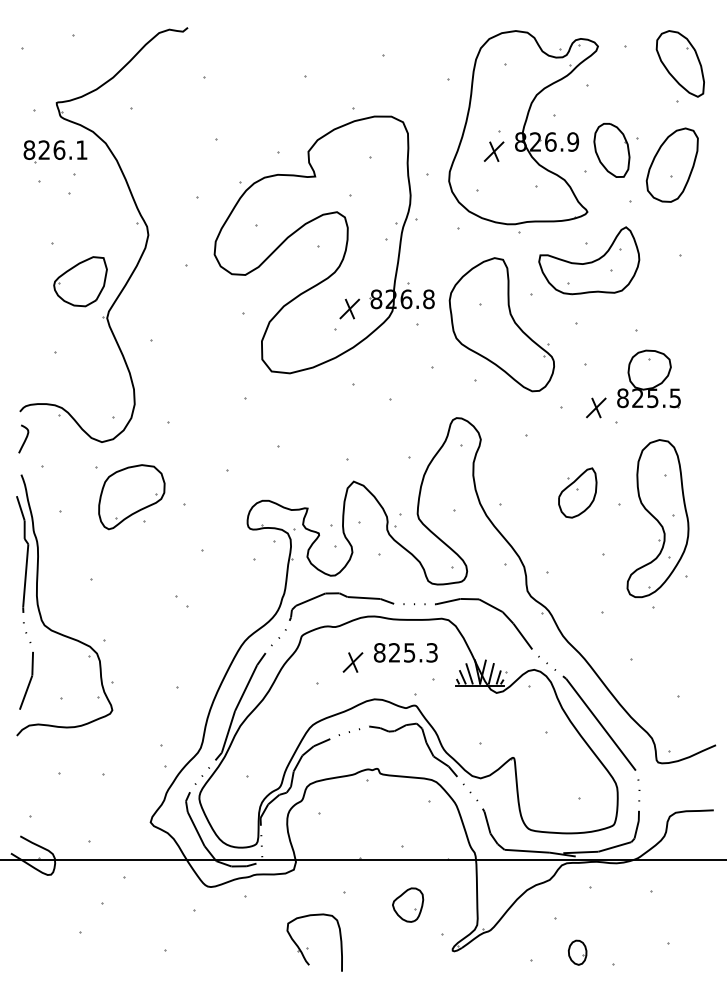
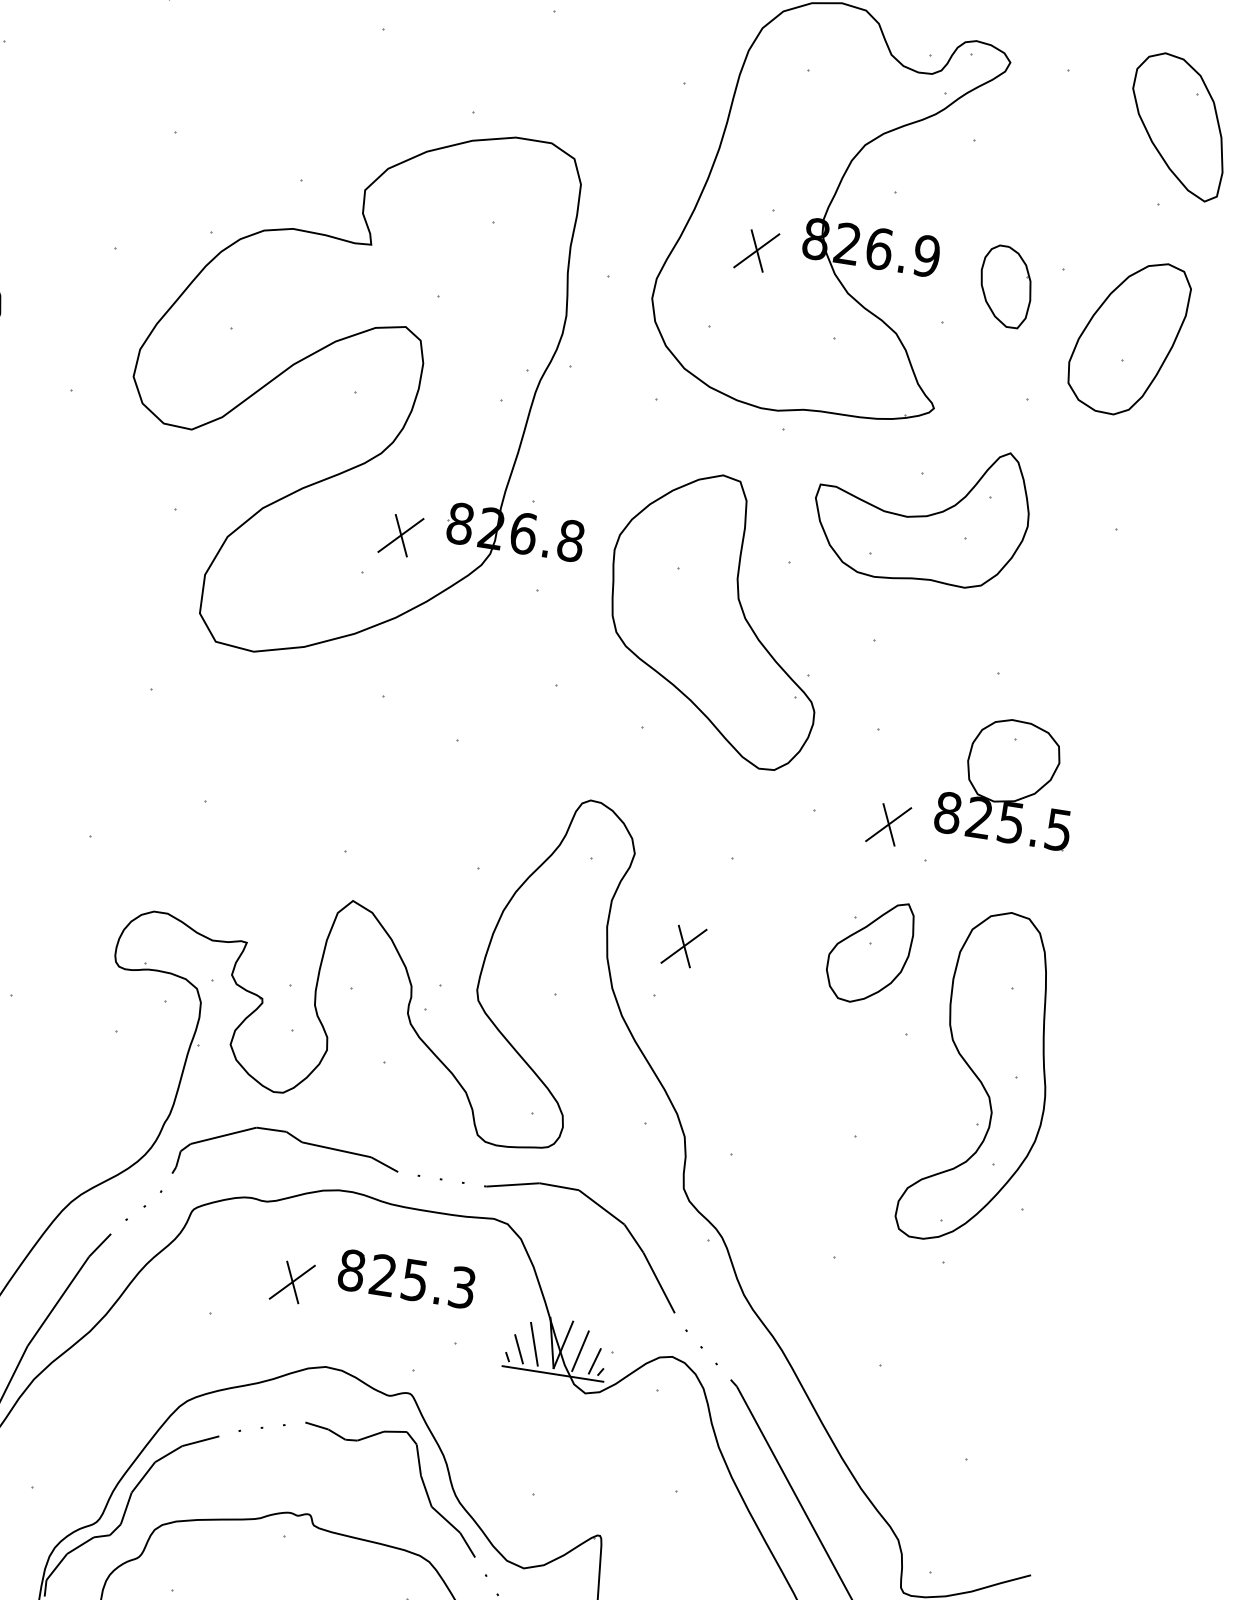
part: (611, 150) -> (1004, 286), size x0.7
part: (510, 478) -> (684, 945), added
part: (577, 492) -> (869, 950), moved

